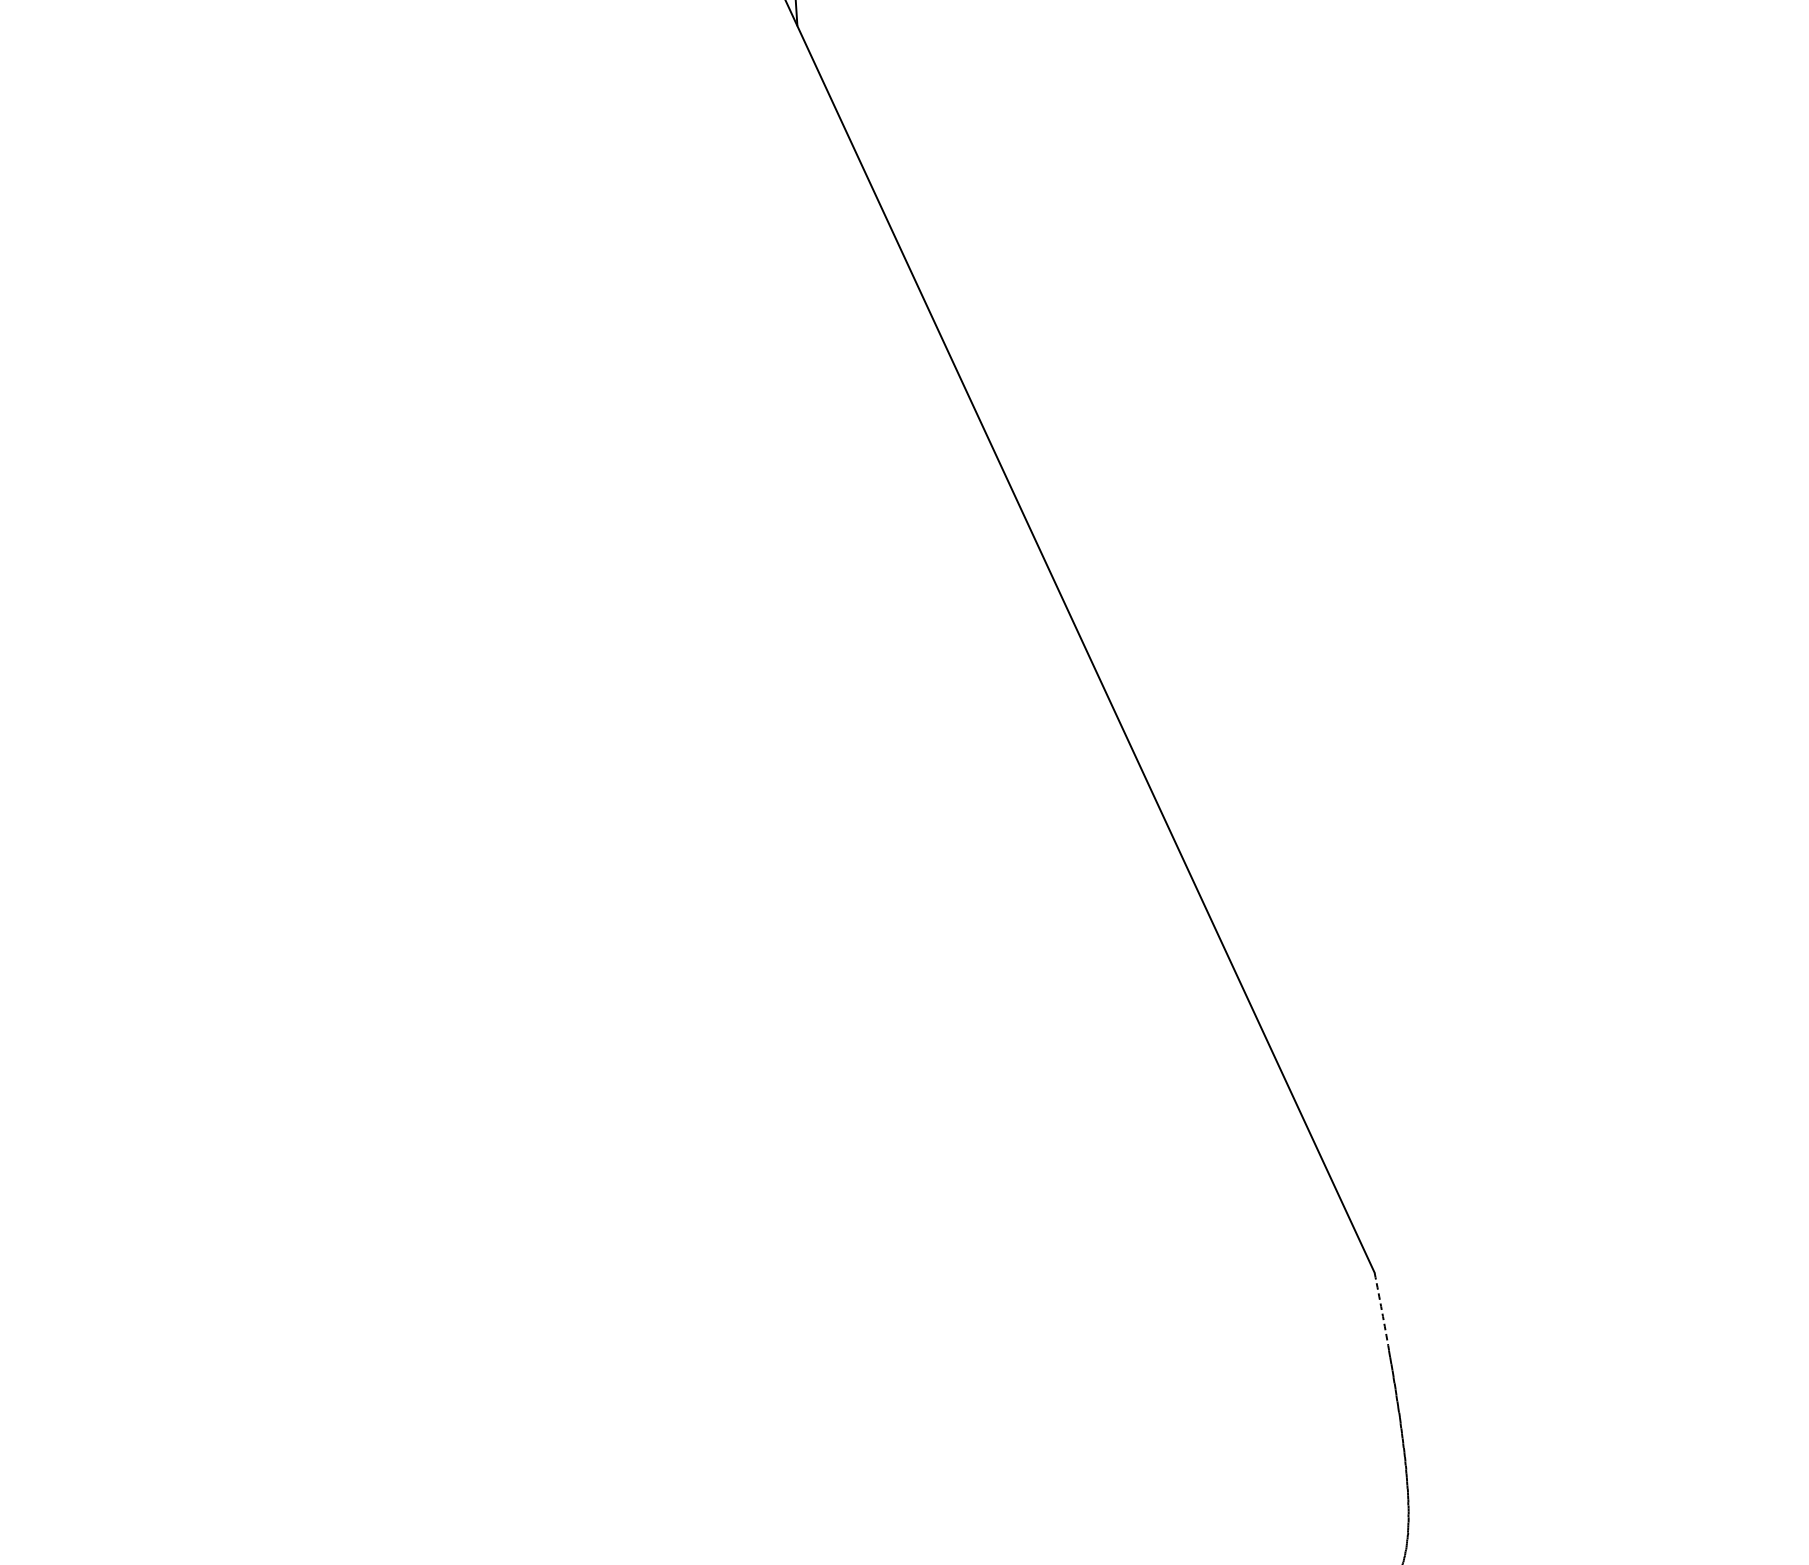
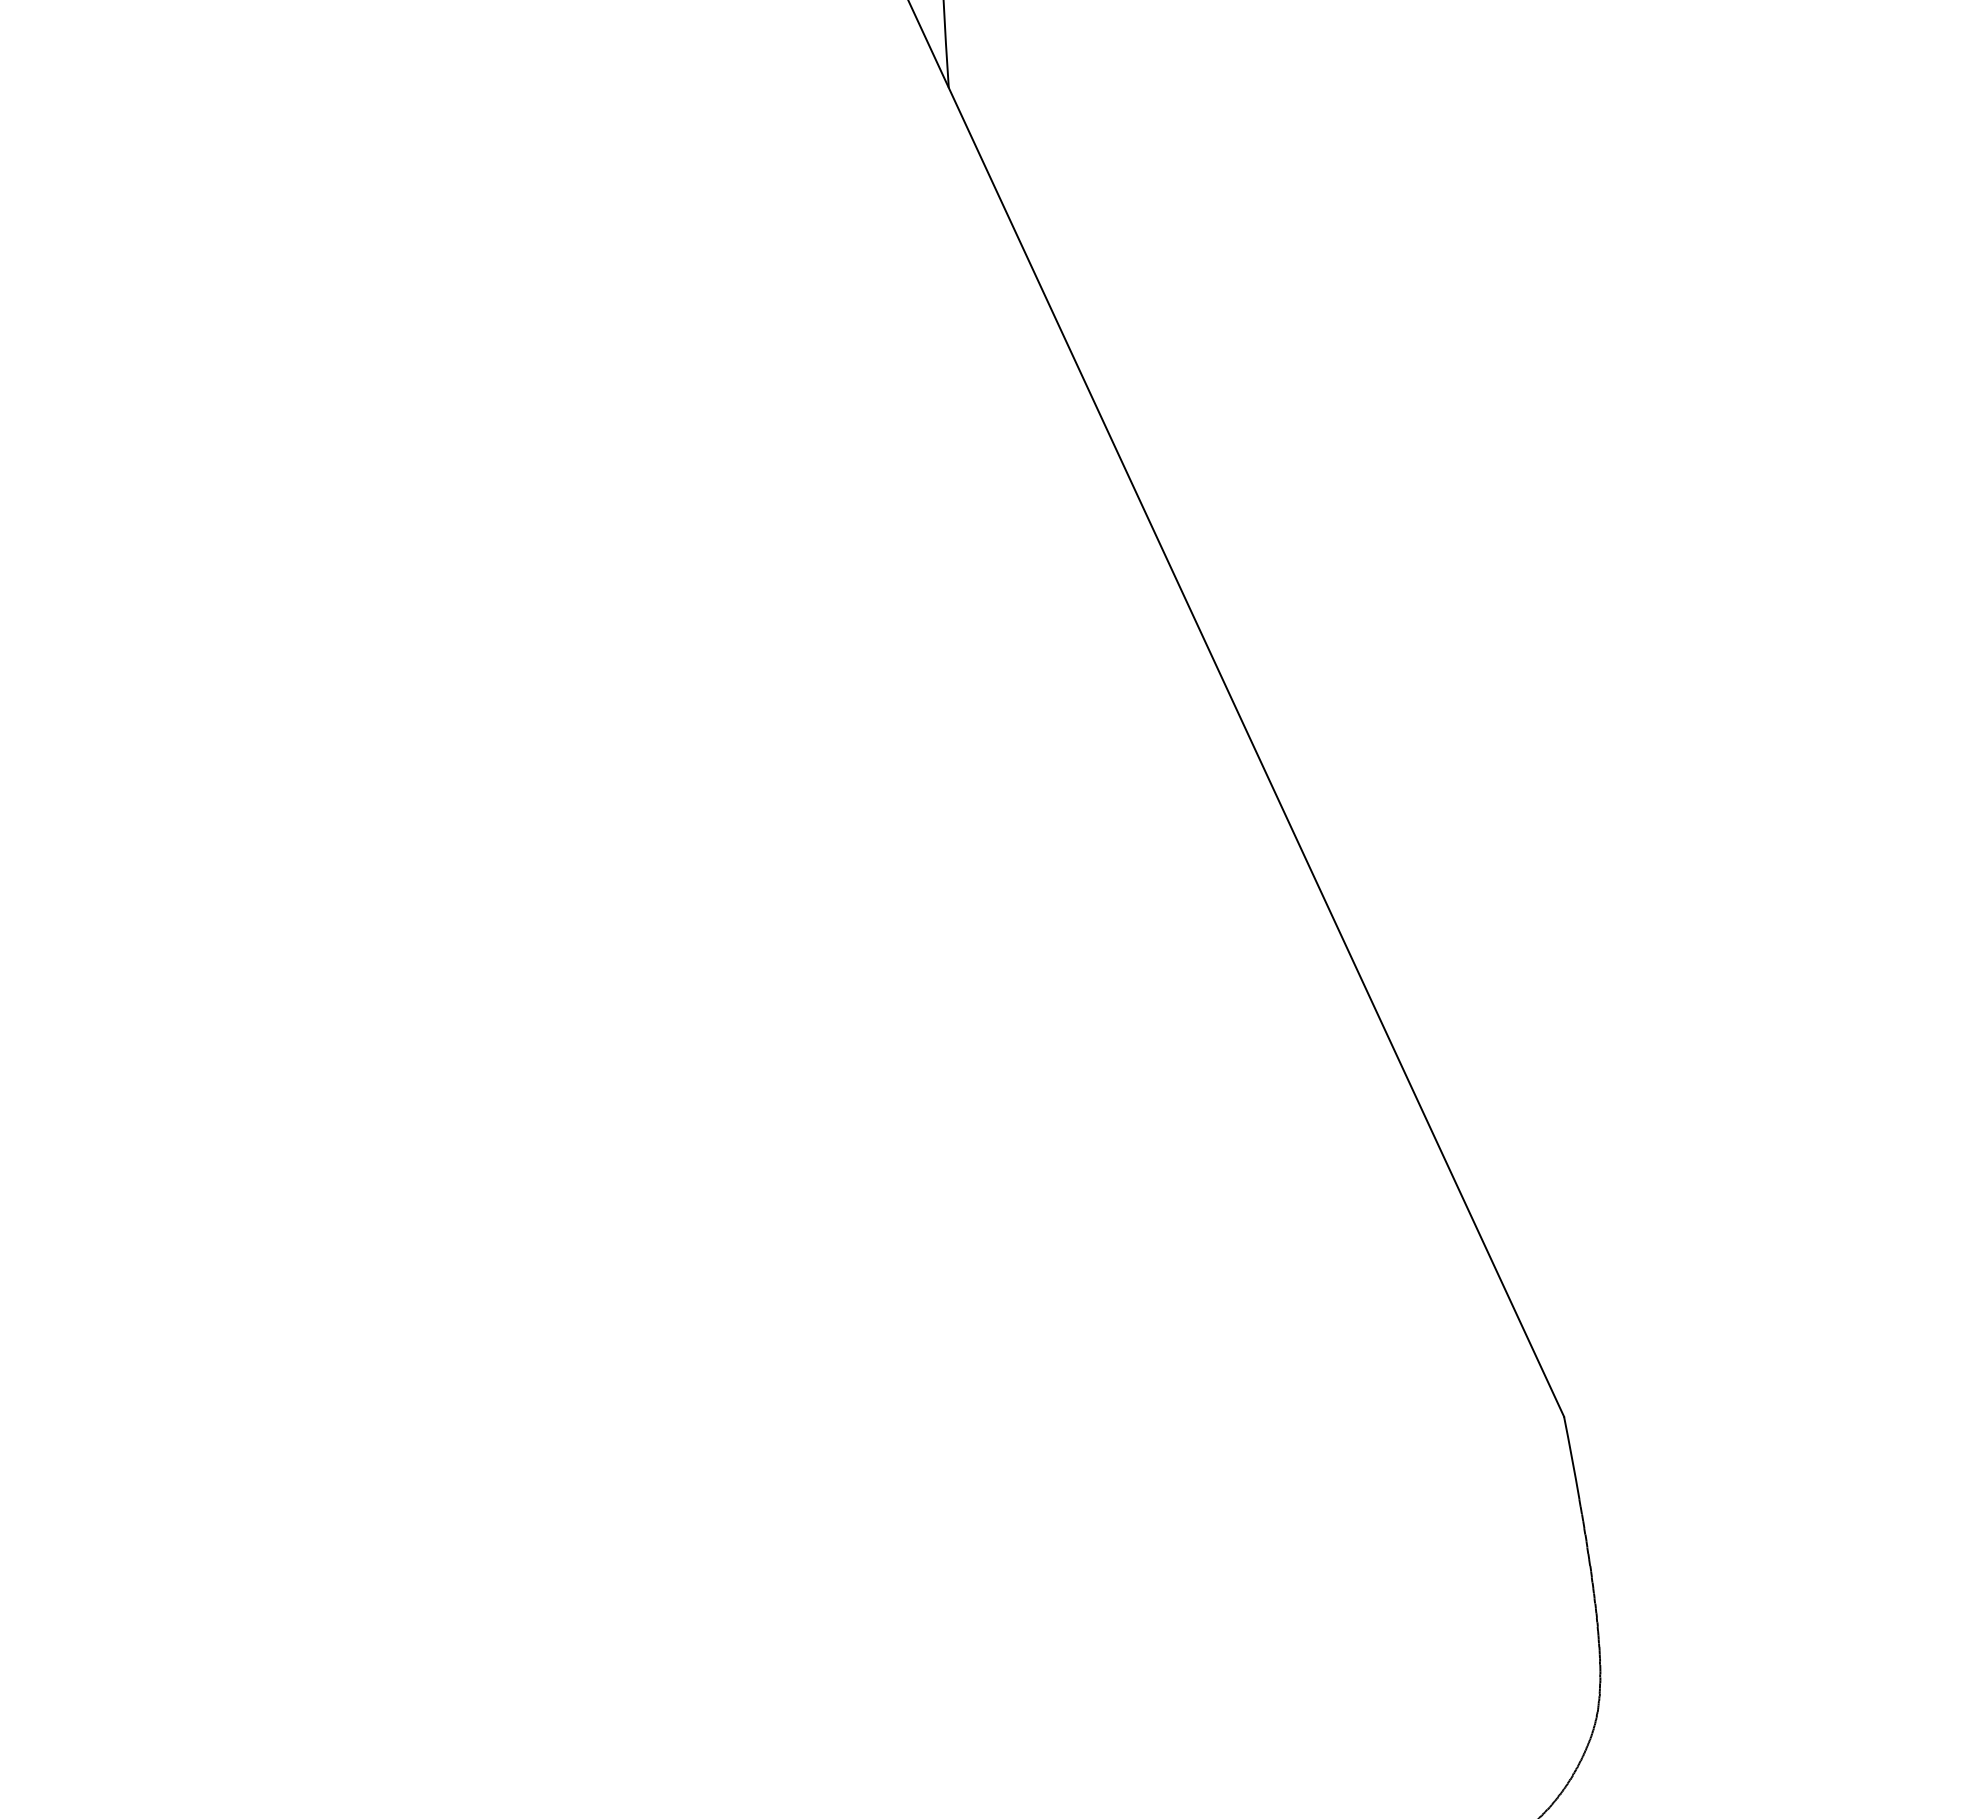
arc: (1382, 1311) -> (1572, 1458), dashed -> solid

